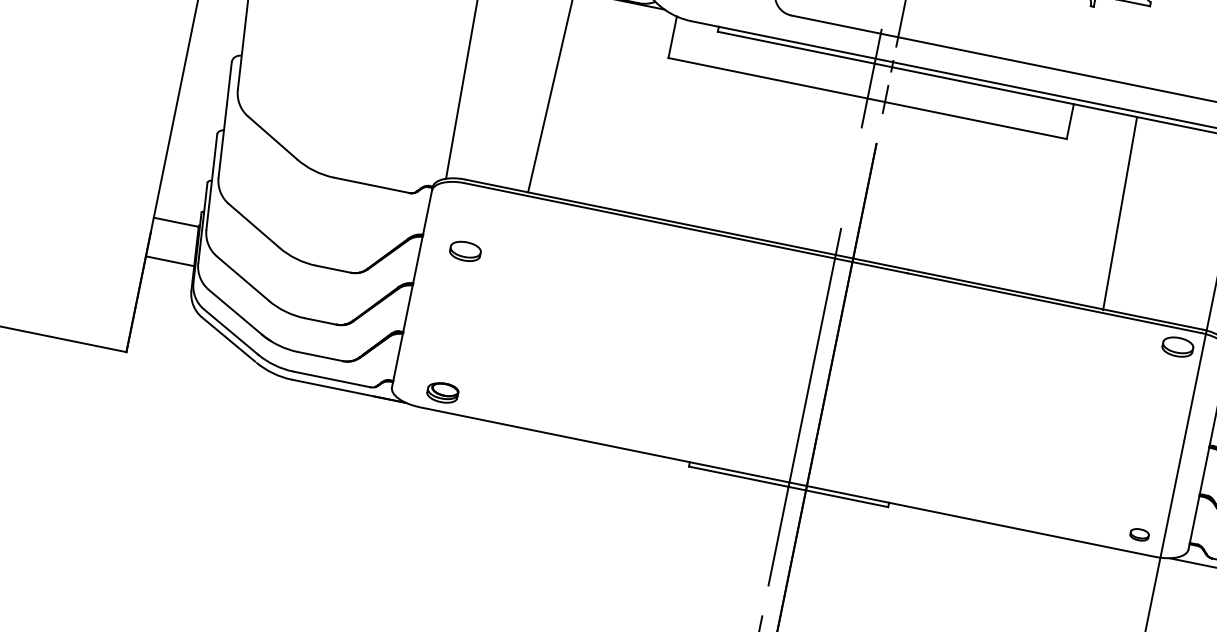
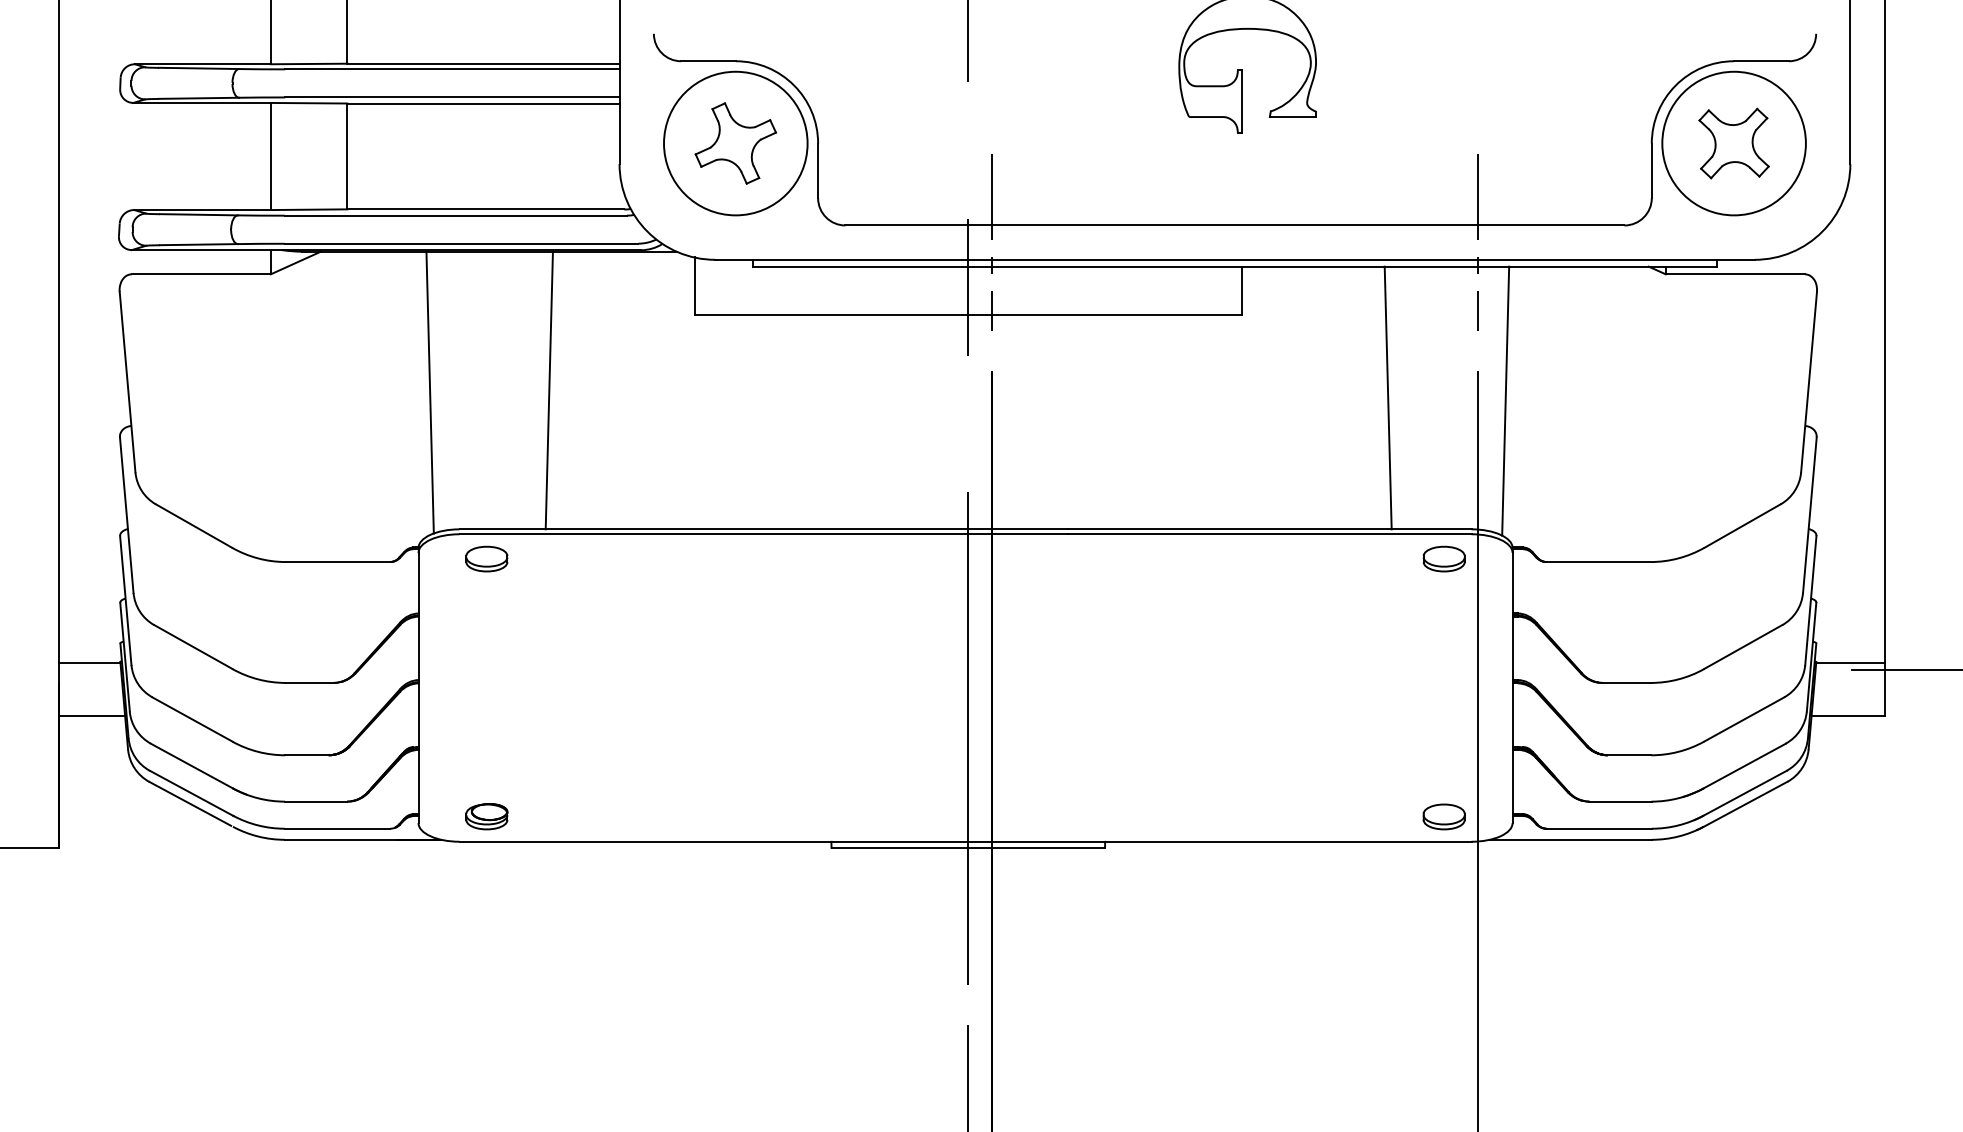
line: (1119, 213) -> (1387, 397), moved
part: (465, 250) -> (486, 558), moved
part: (1139, 534) -> (1443, 816), size x1.67

